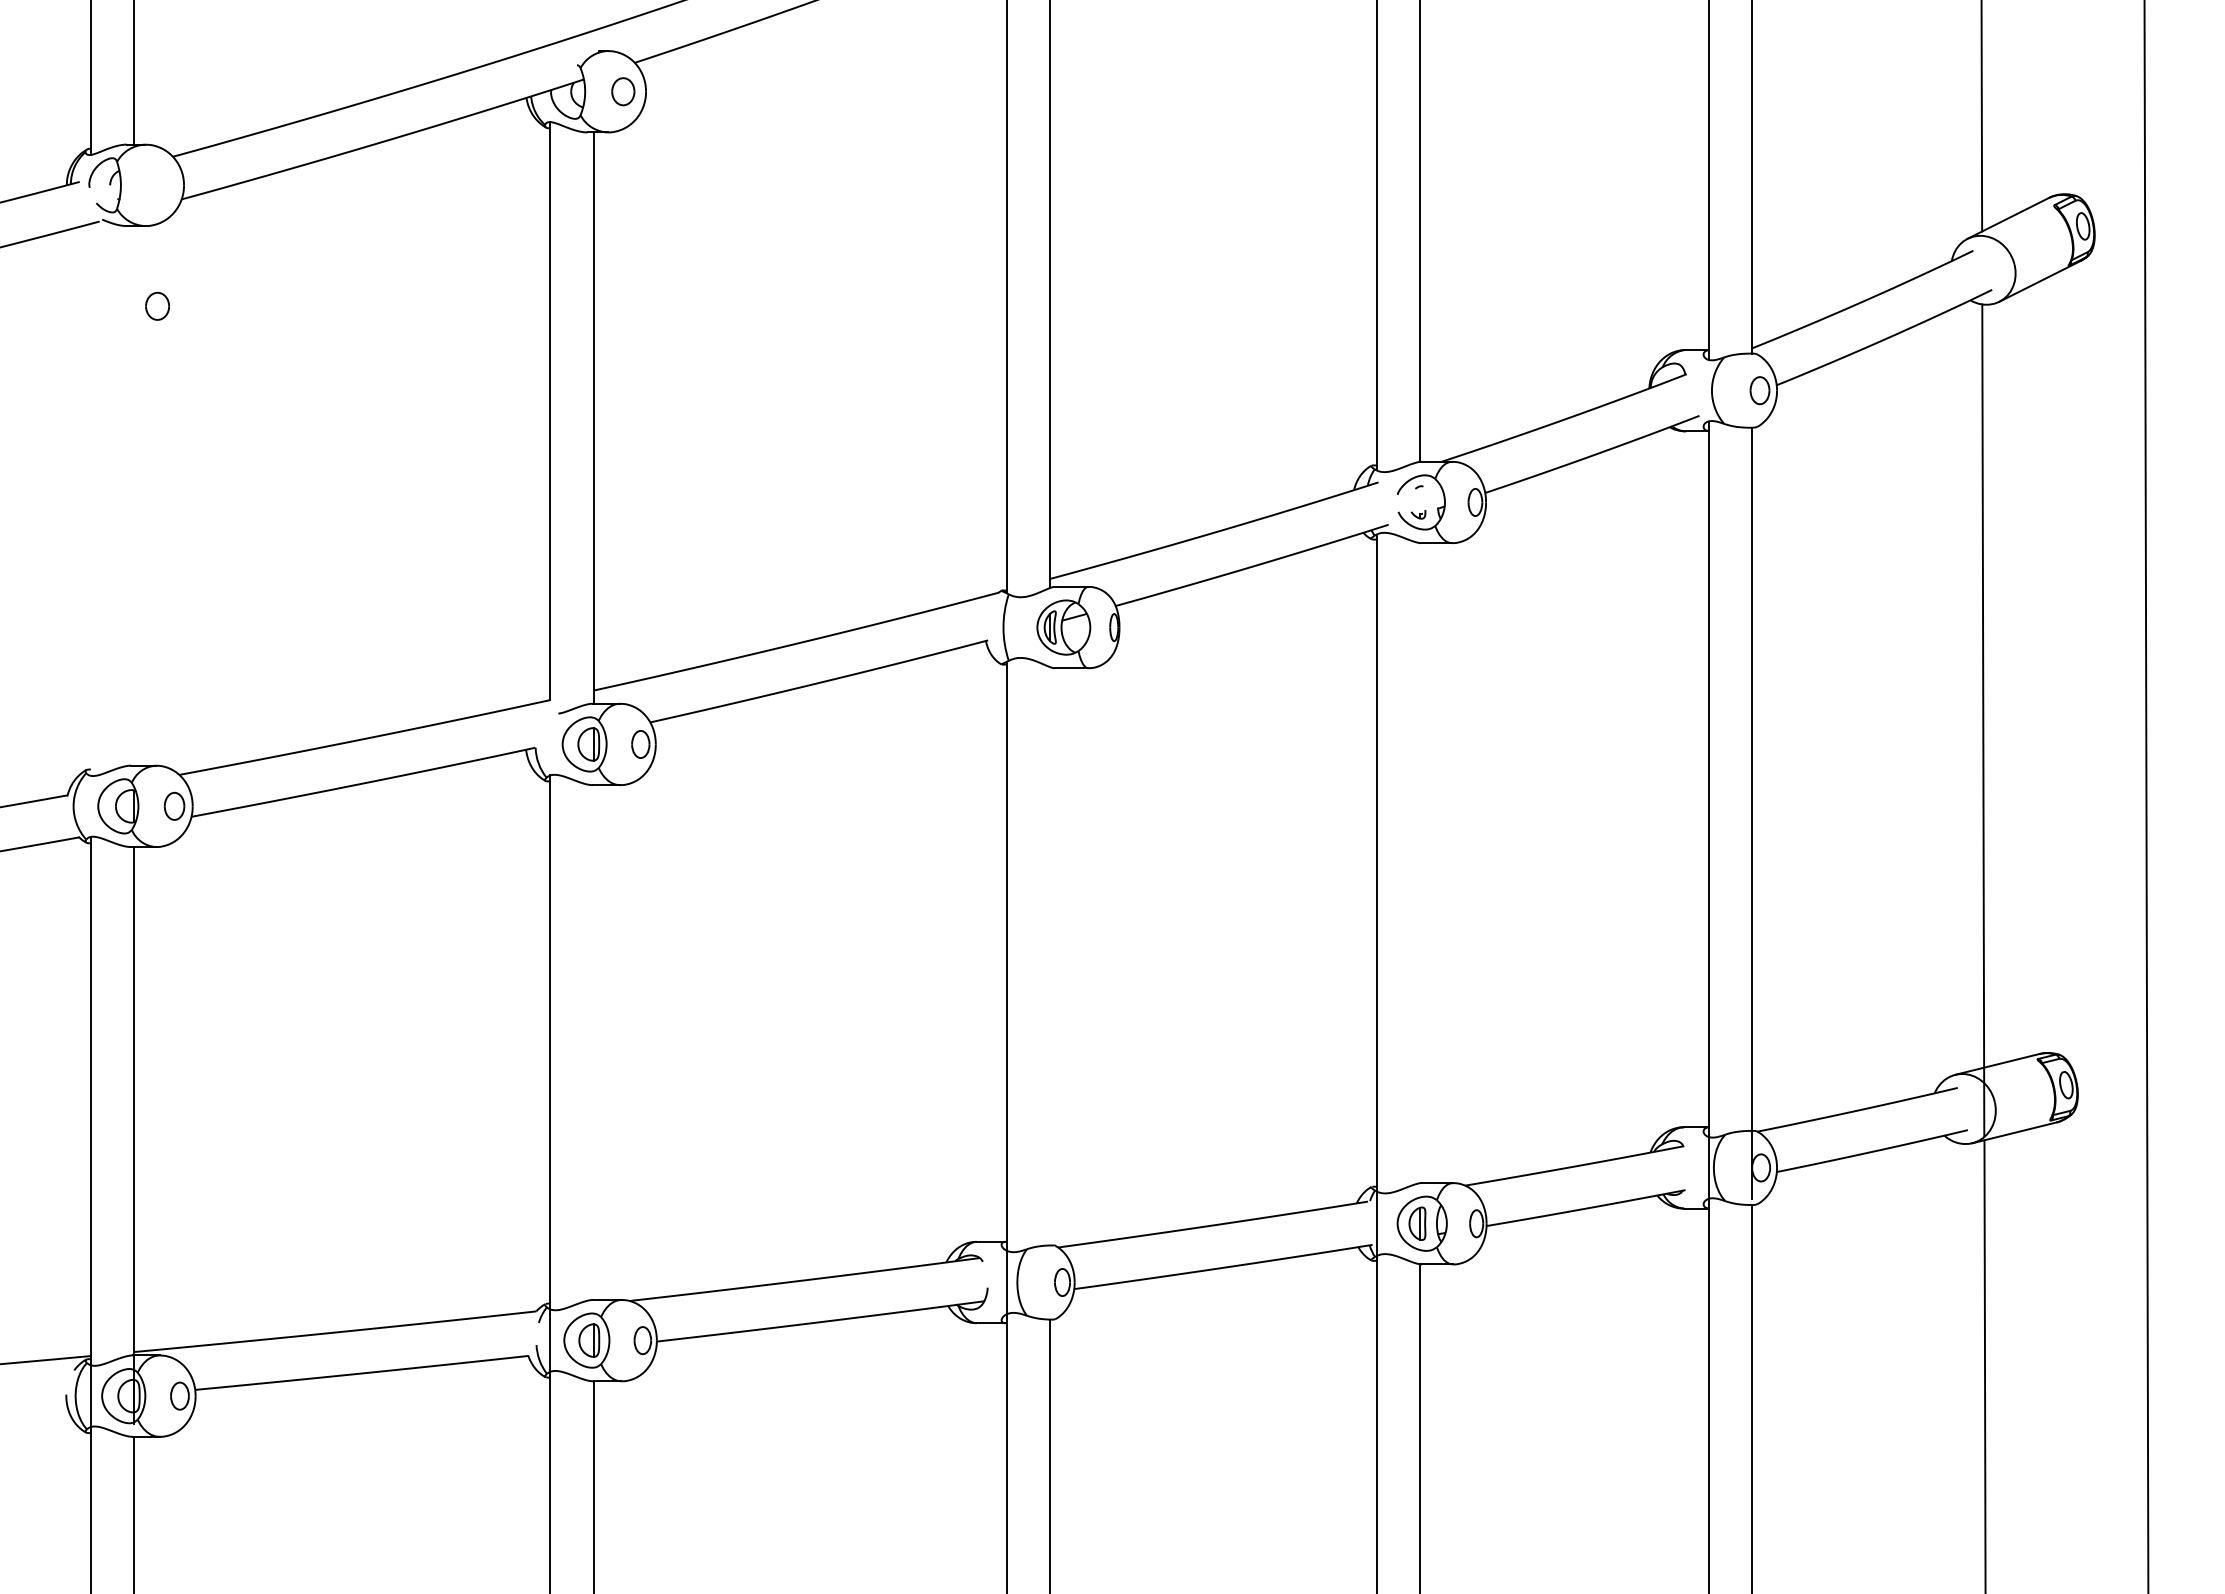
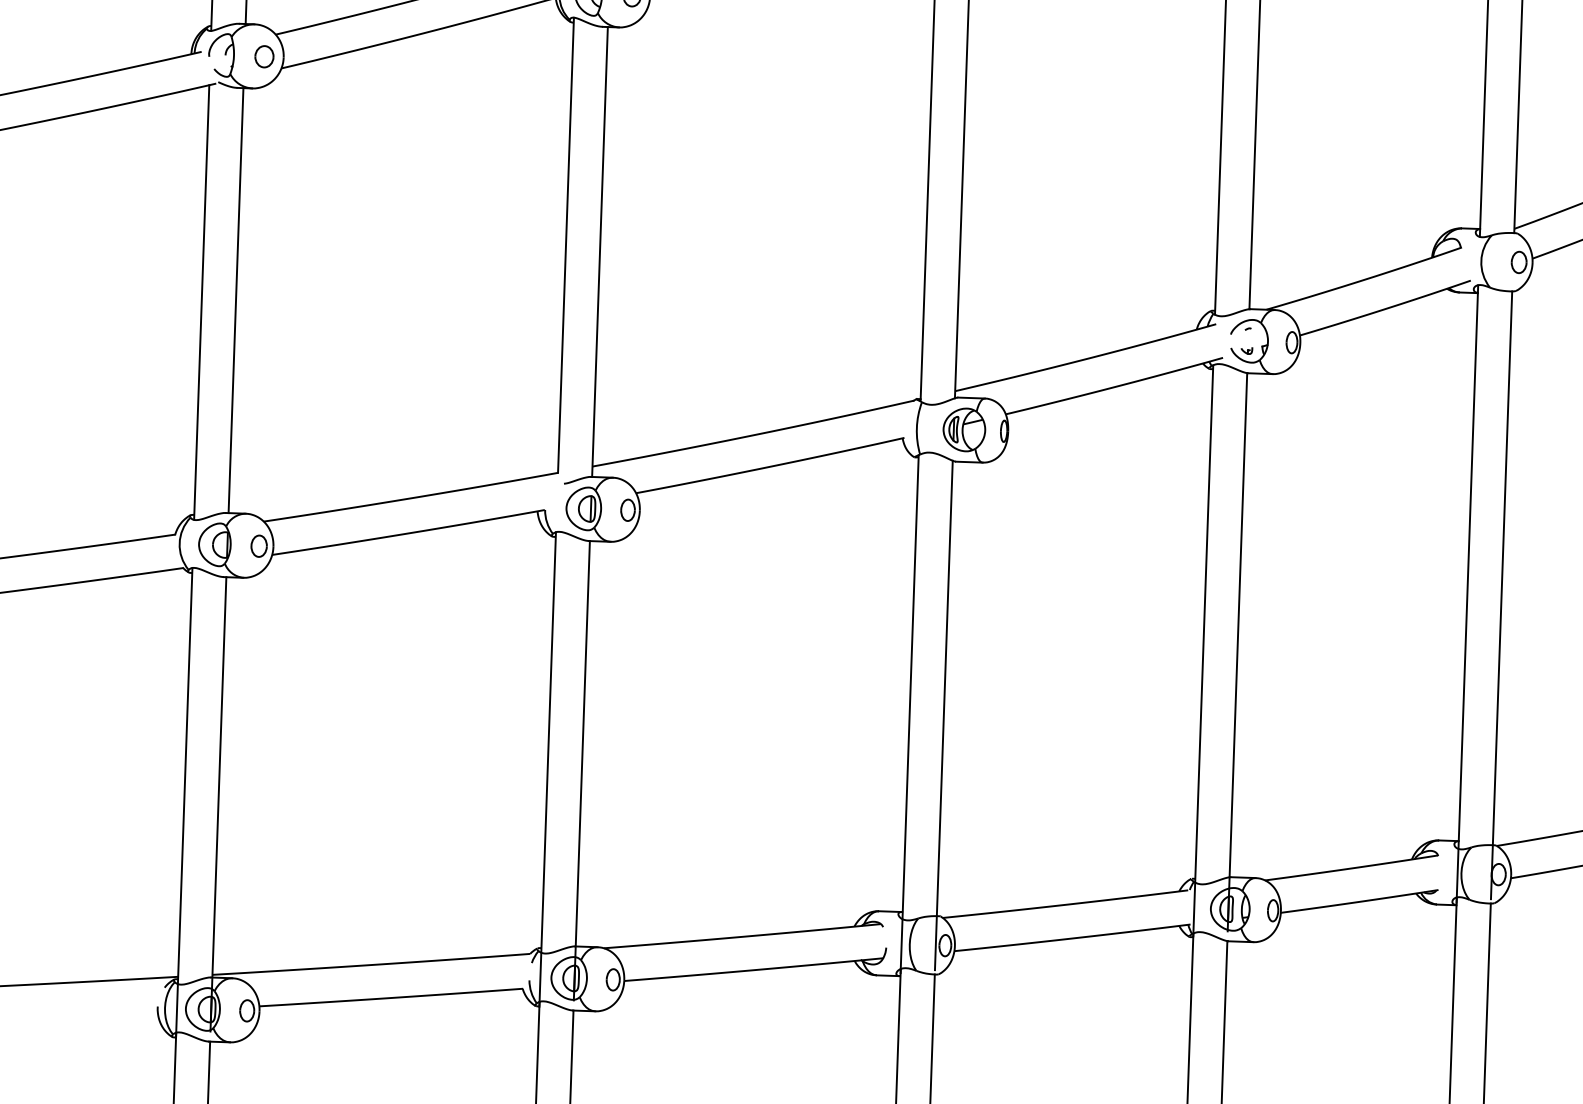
part: (157, 305) -> (264, 56), moved
line: (134, 495) -> (236, 300), added
line: (90, 499) -> (201, 302), added
line: (1419, 897) -> (1237, 652), added
line: (1050, 990) -> (943, 715), added
line: (593, 1076) -> (581, 770), added

